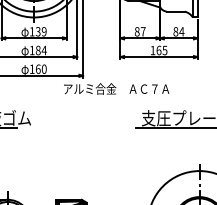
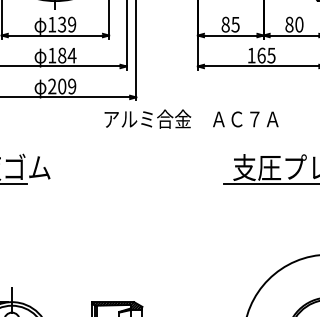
text: (142, 31) -> (234, 24), 87 -> 85
text: (181, 31) -> (298, 24), 84 -> 80
text: (37, 68) -> (60, 85), 160 -> 209

